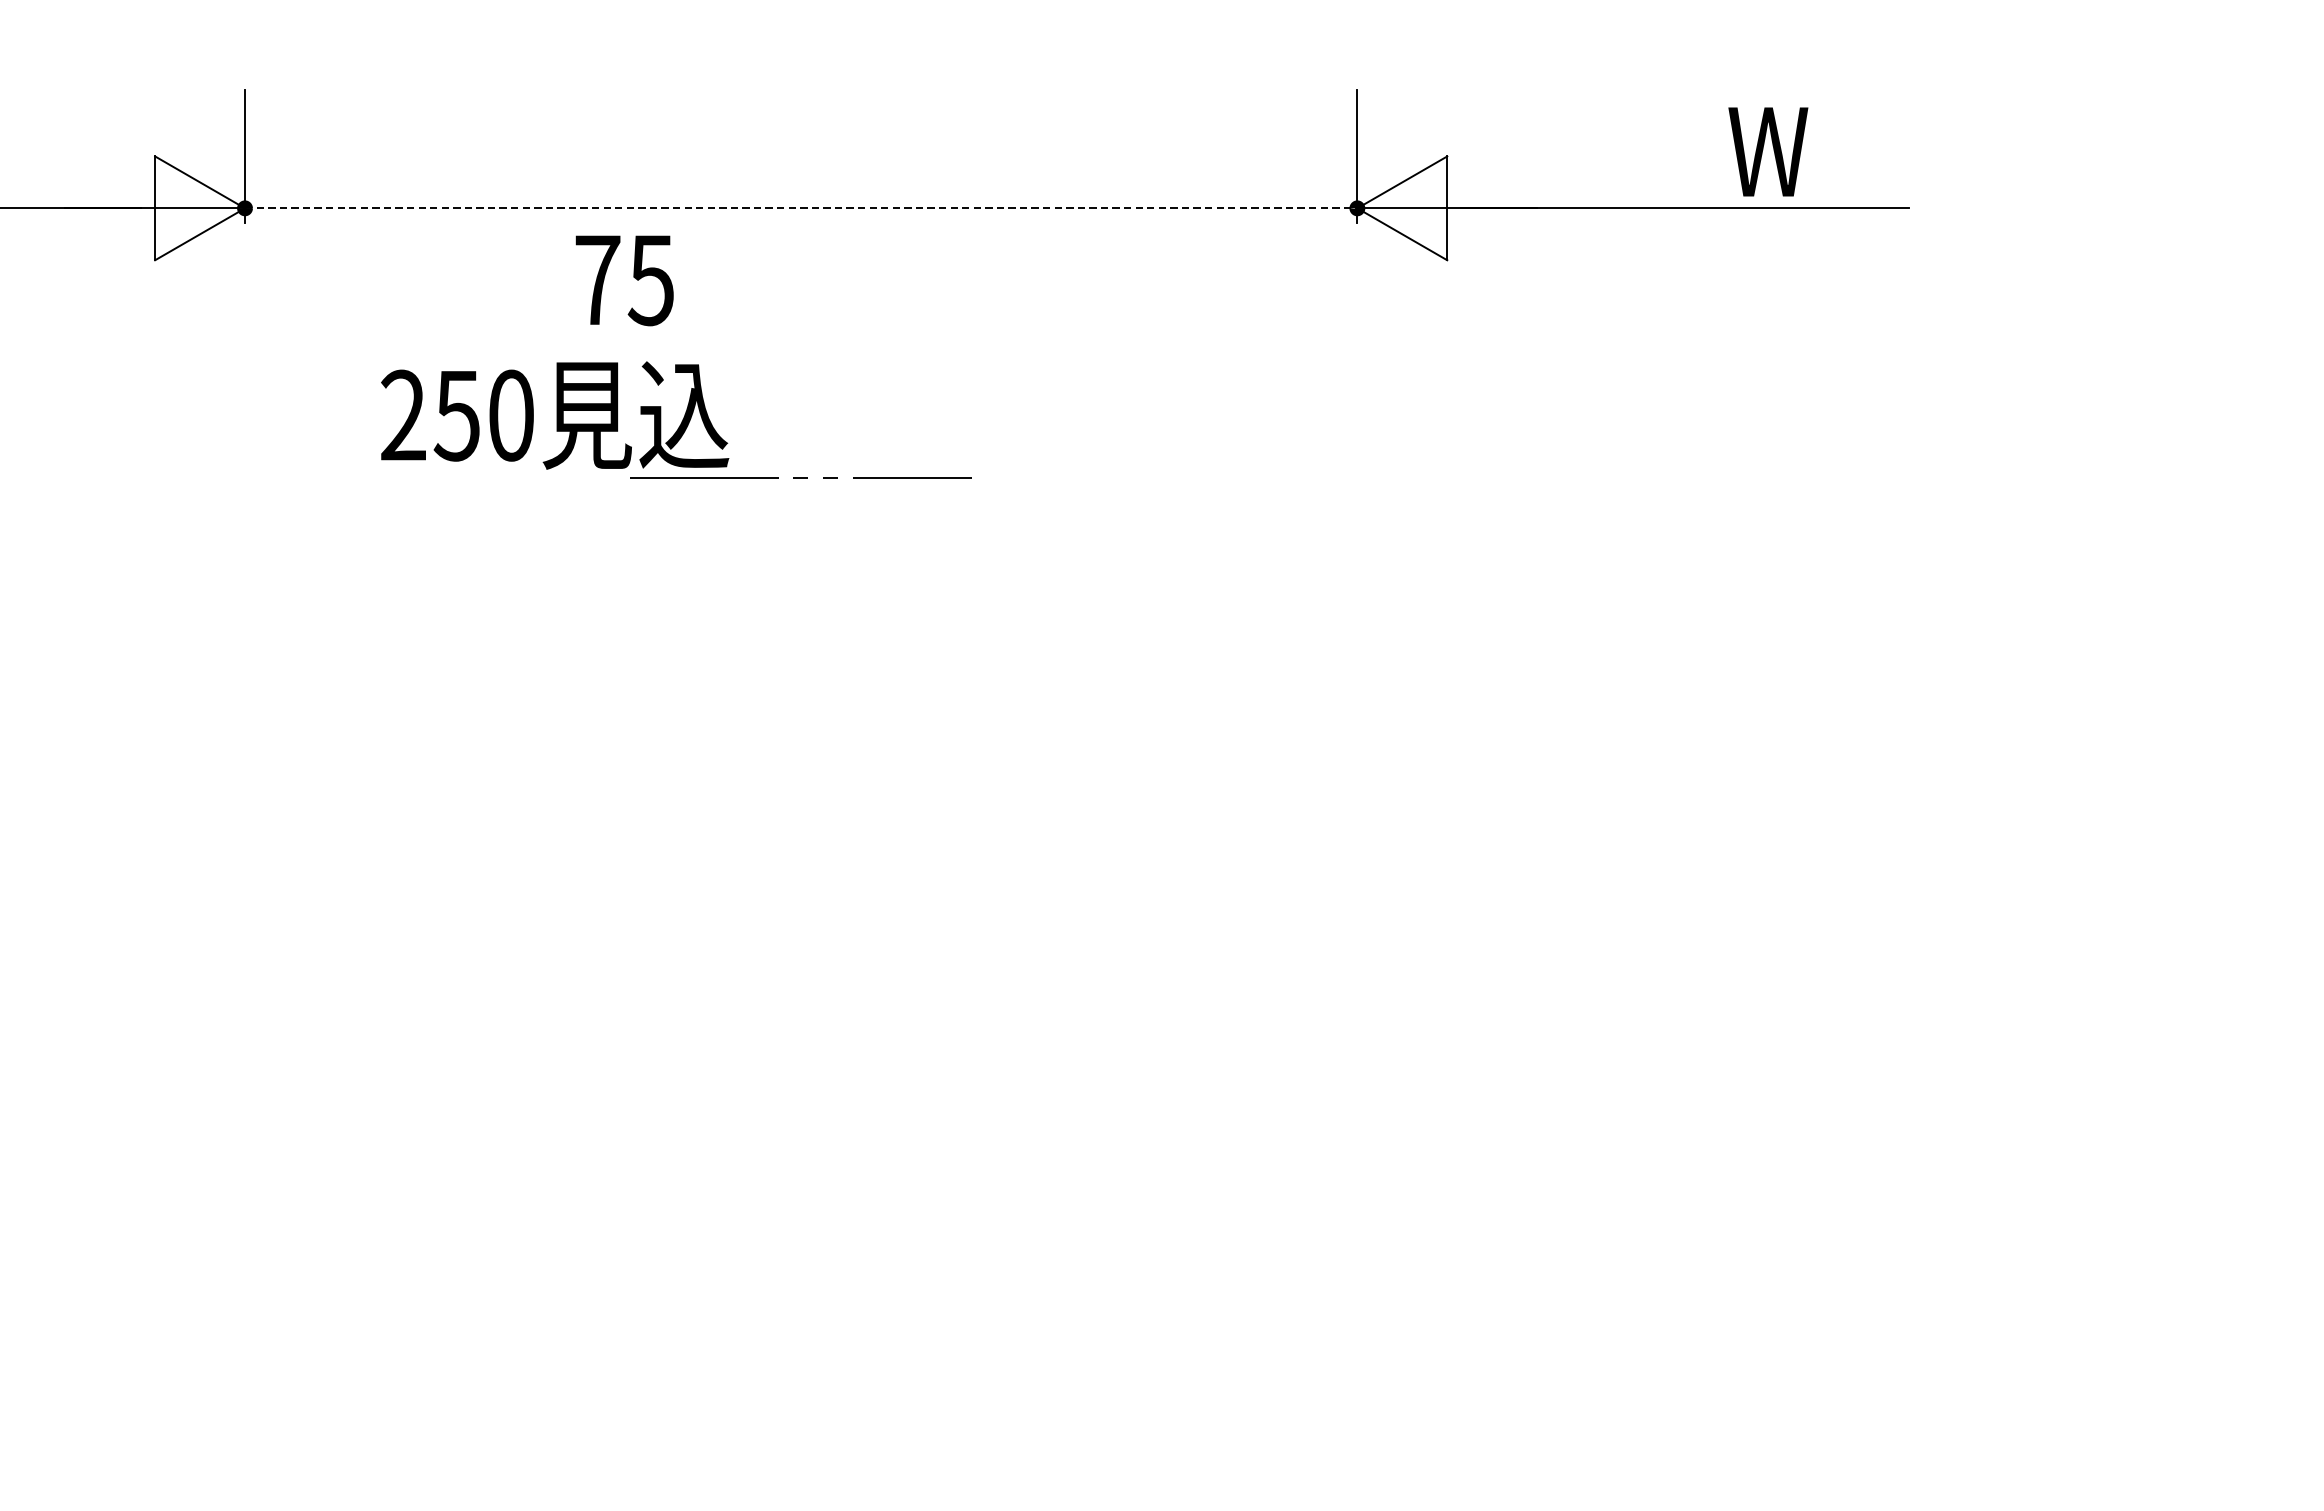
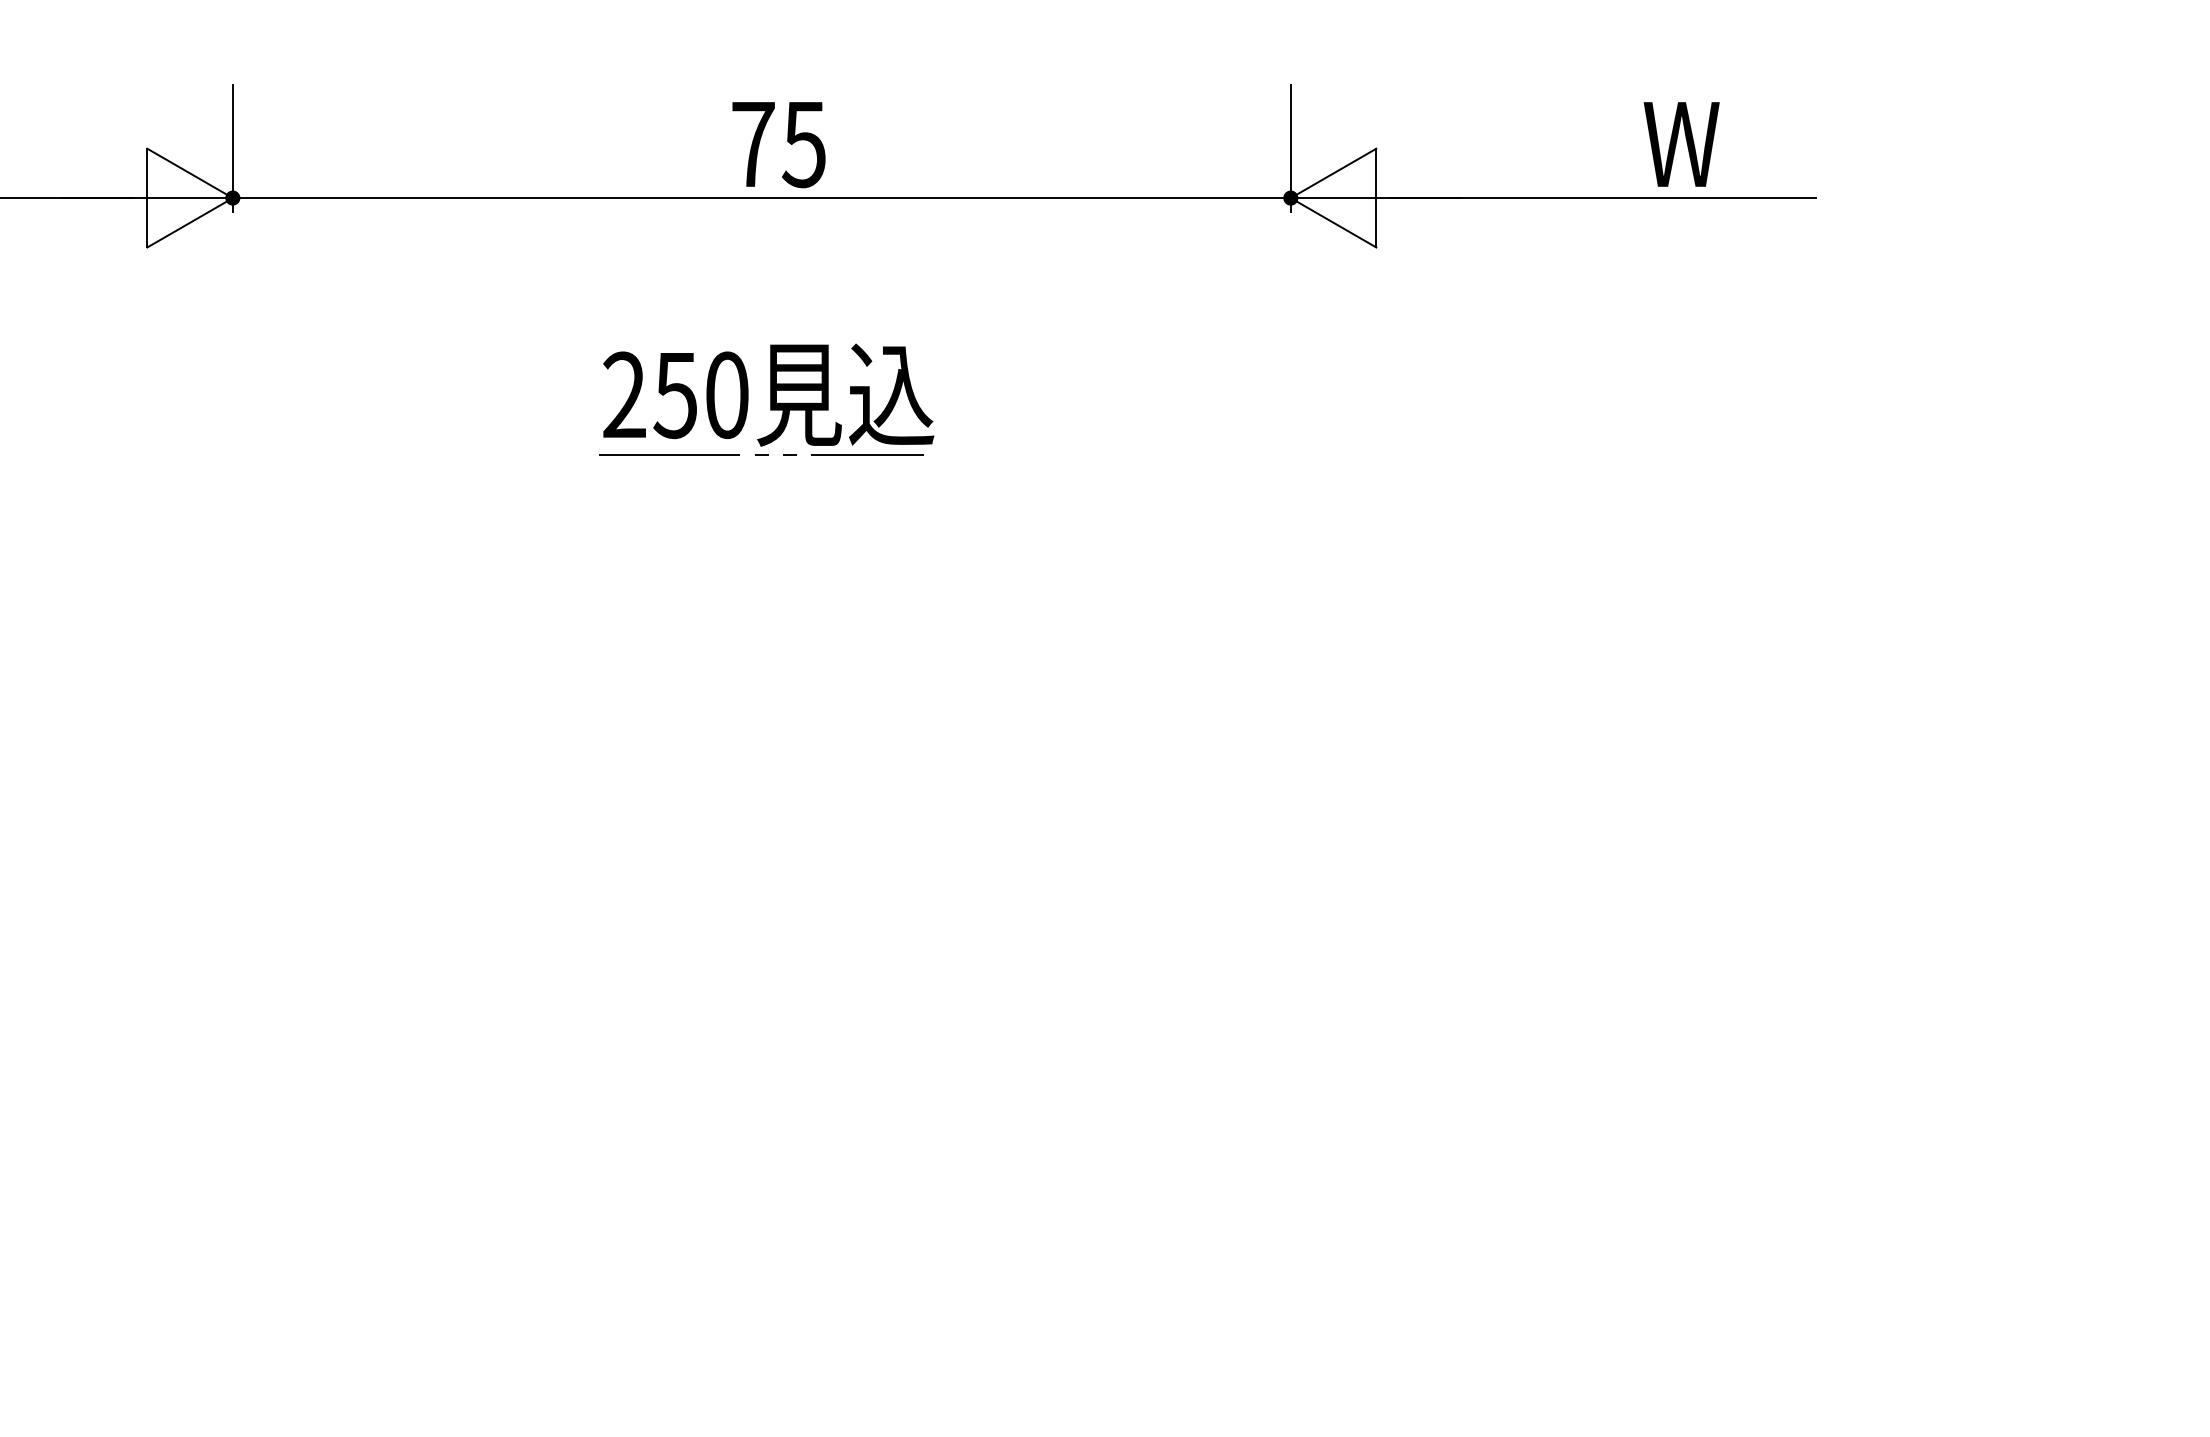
line: (800, 208) -> (761, 198), dashed -> solid
text: (624, 281) -> (778, 145), moved
text: (554, 414) -> (768, 394), moved

